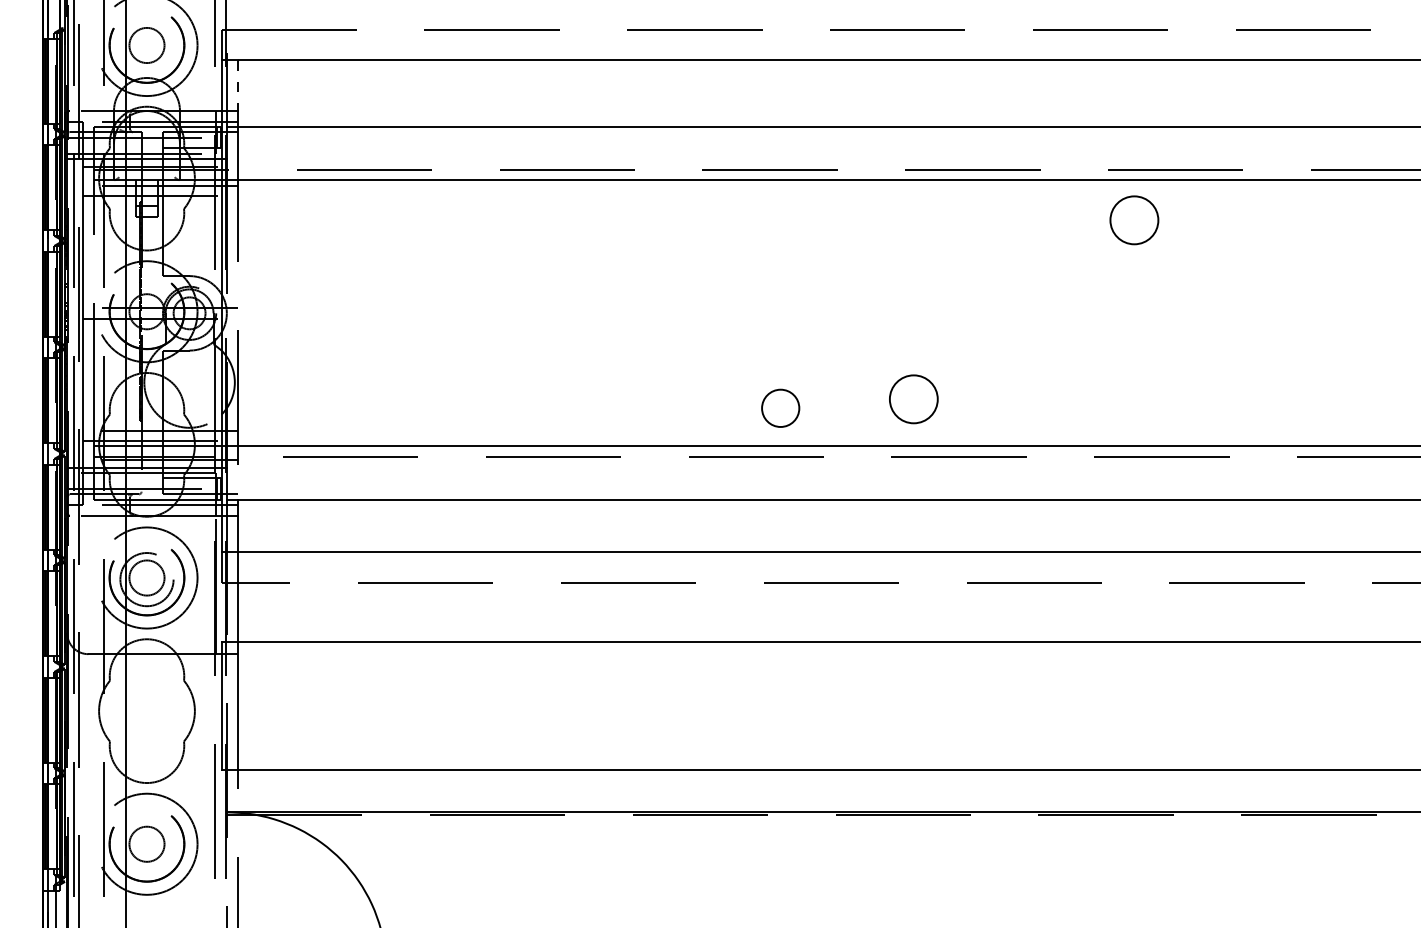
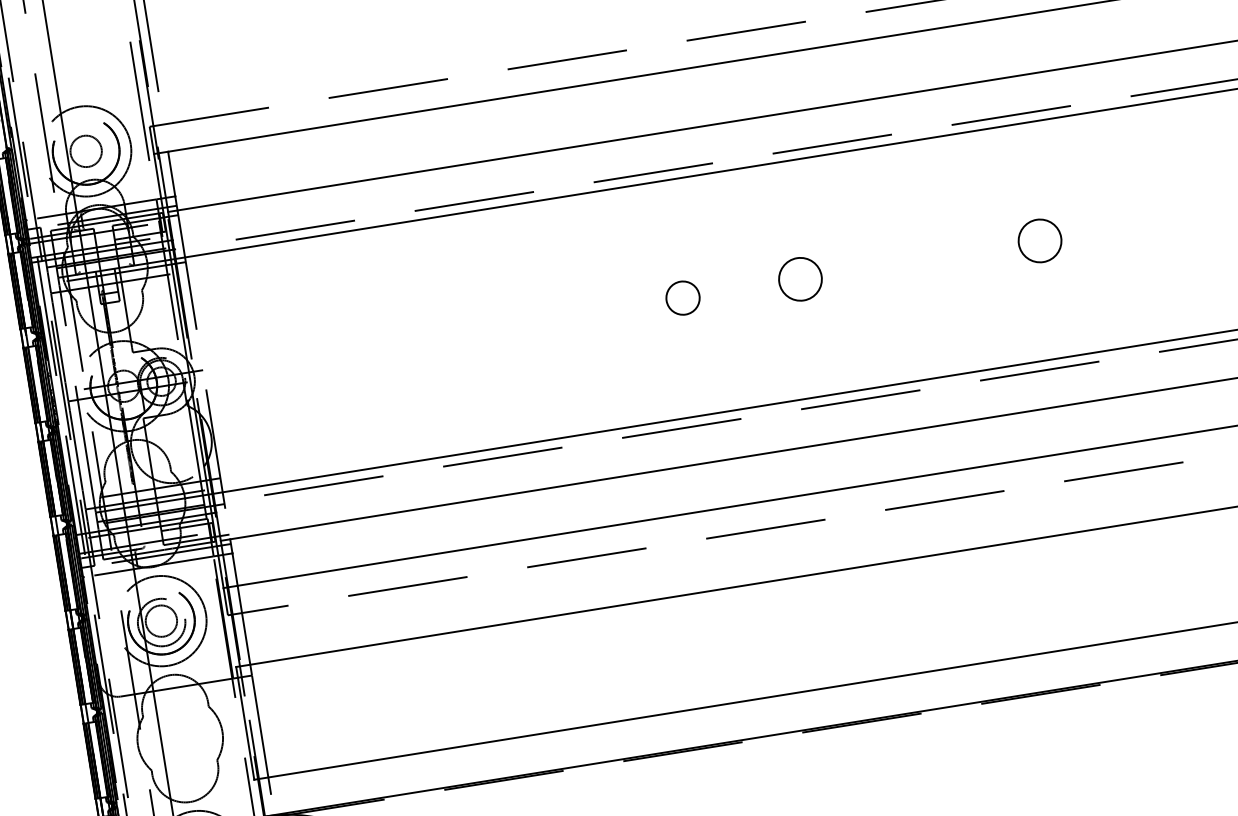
line: (237, 86) -> (171, 174), dashed -> solid
circle: (1134, 220) -> (1040, 241), moved
circle: (913, 399) -> (800, 279), moved
circle: (780, 407) -> (682, 297), moved

